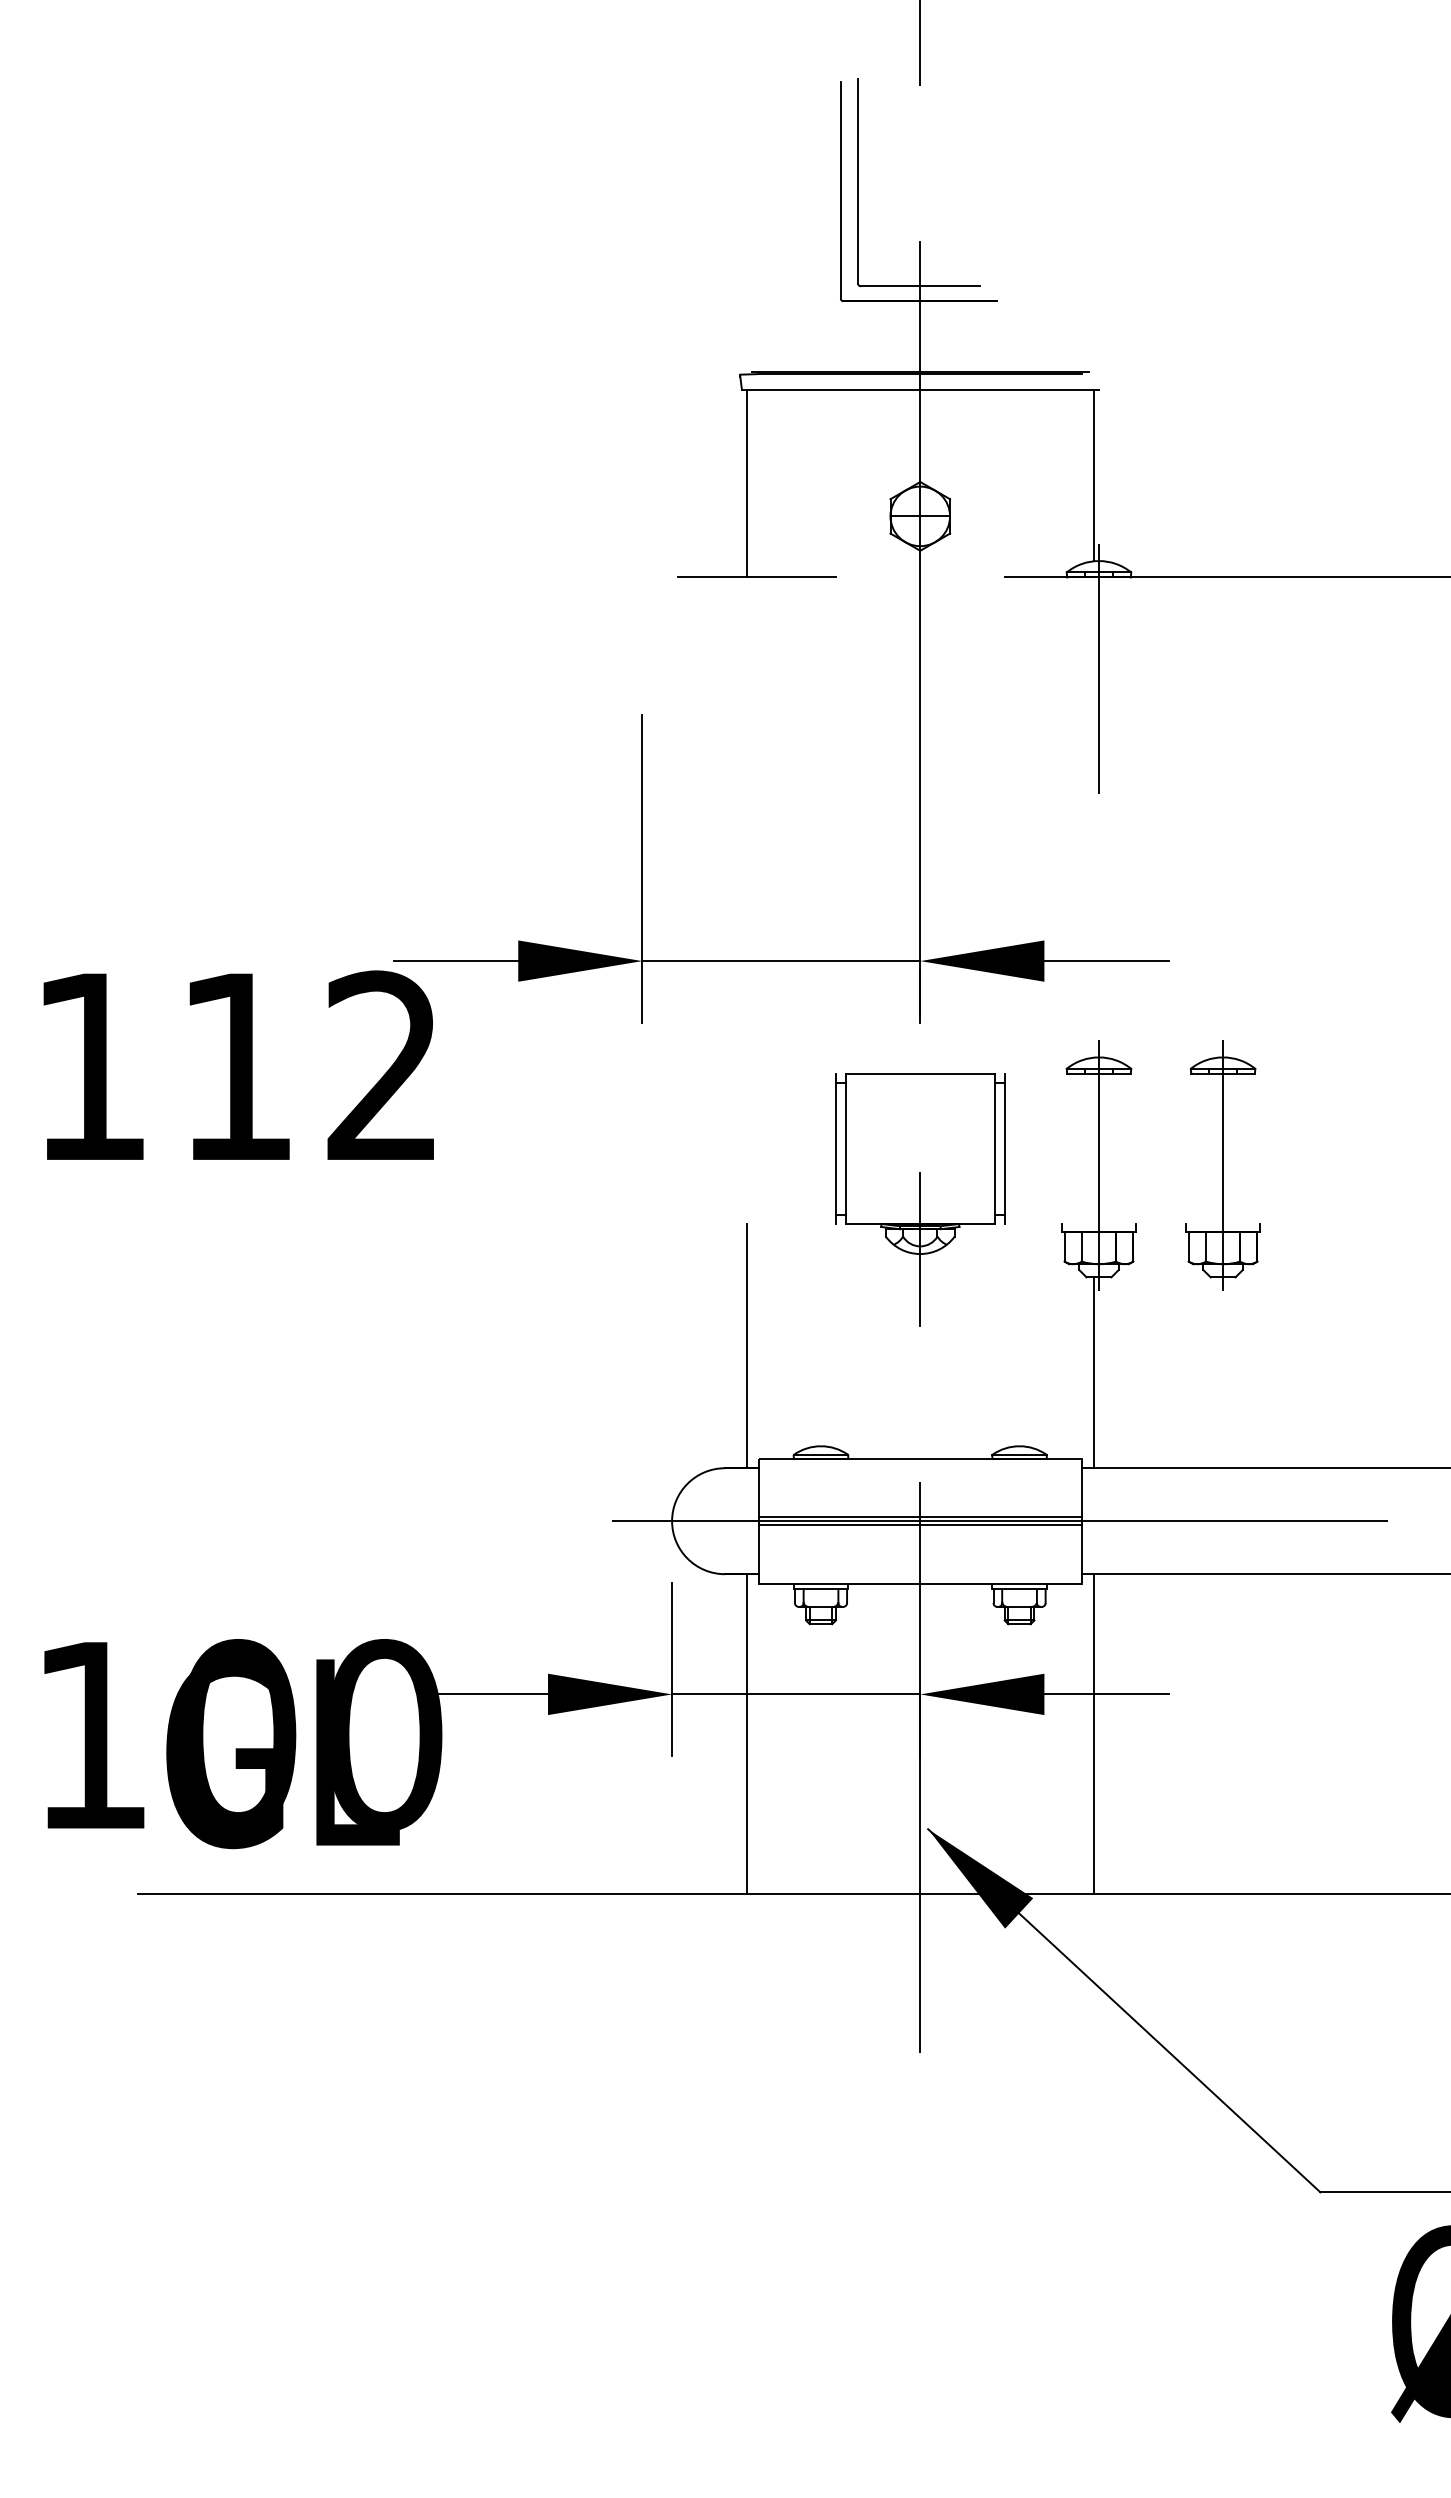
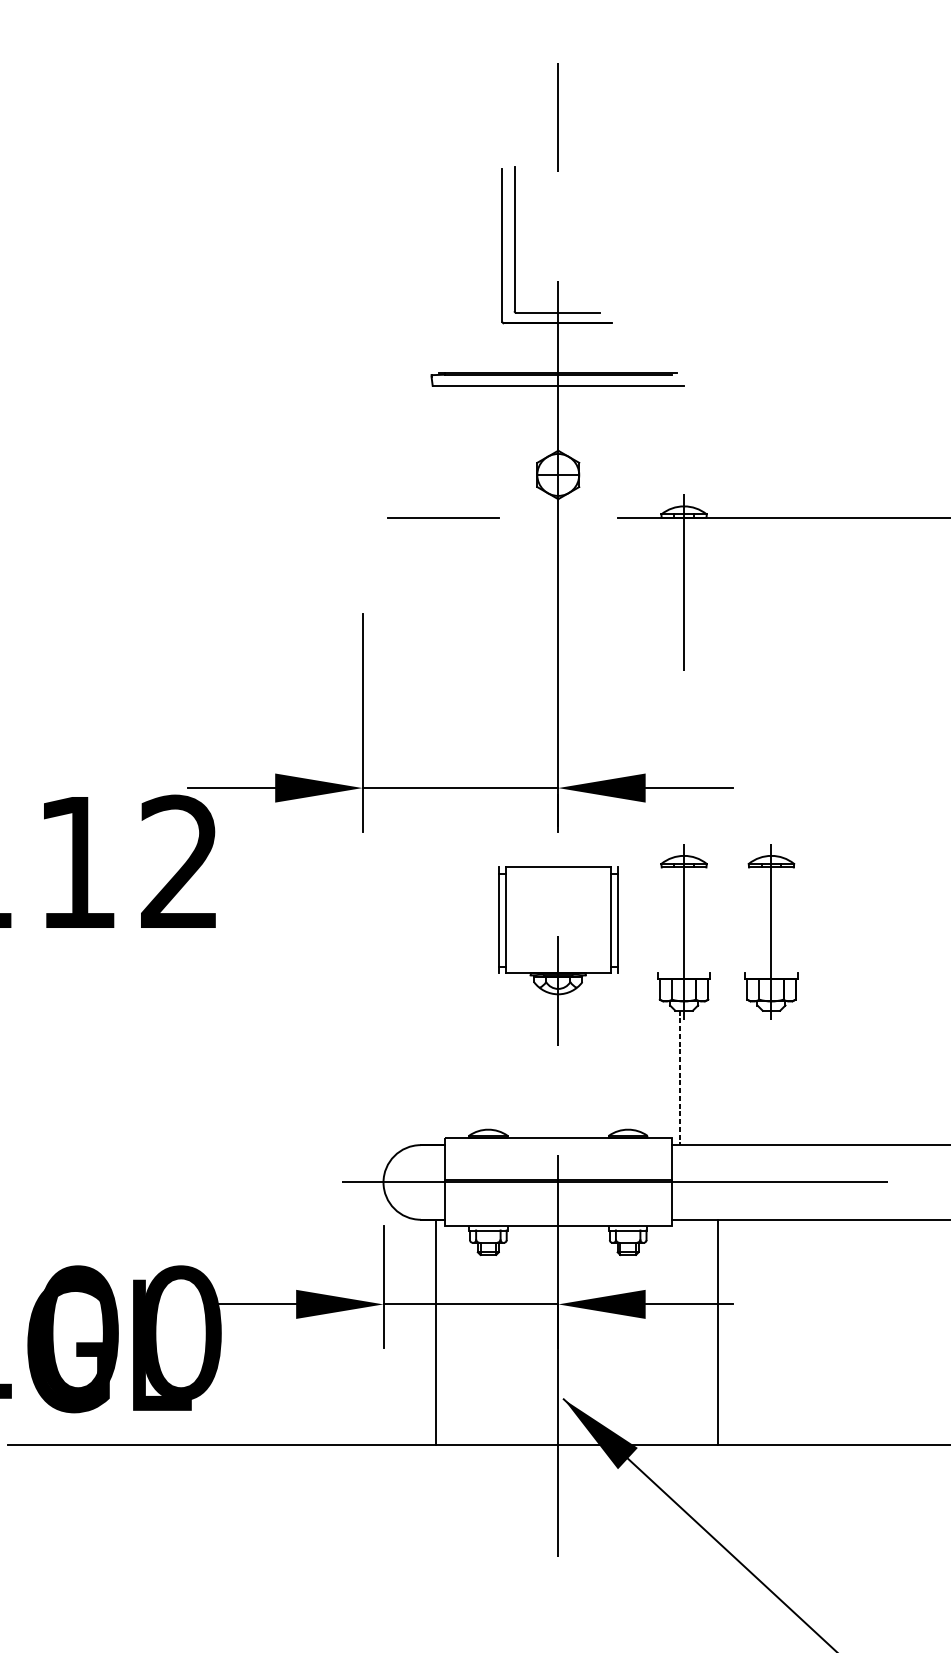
line: (1093, 475) -> (680, 446), removed
line: (746, 483) -> (435, 451), removed
line: (746, 1346) -> (435, 1059), removed
line: (1093, 1373) -> (680, 1078), solid -> dashed
line: (919, 1524) -> (557, 1184), removed
line: (1093, 1733) -> (718, 1331), moved

